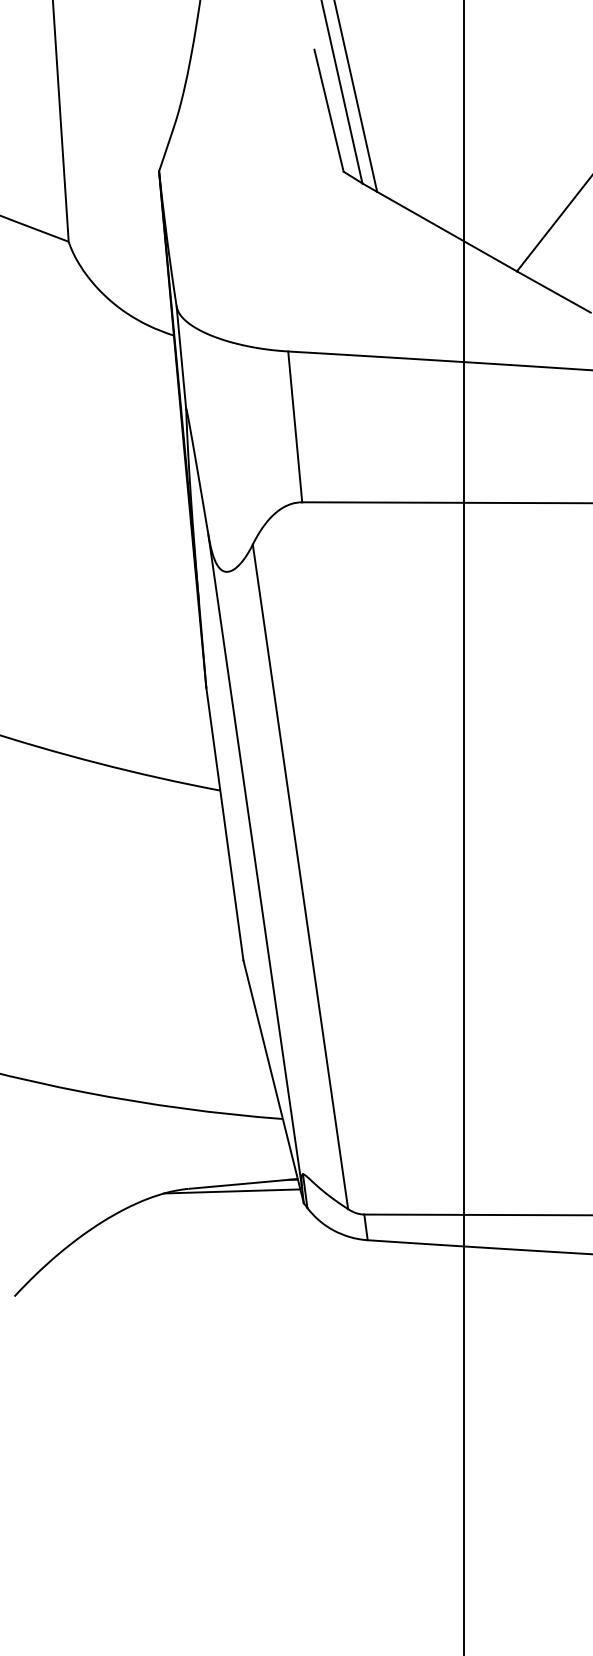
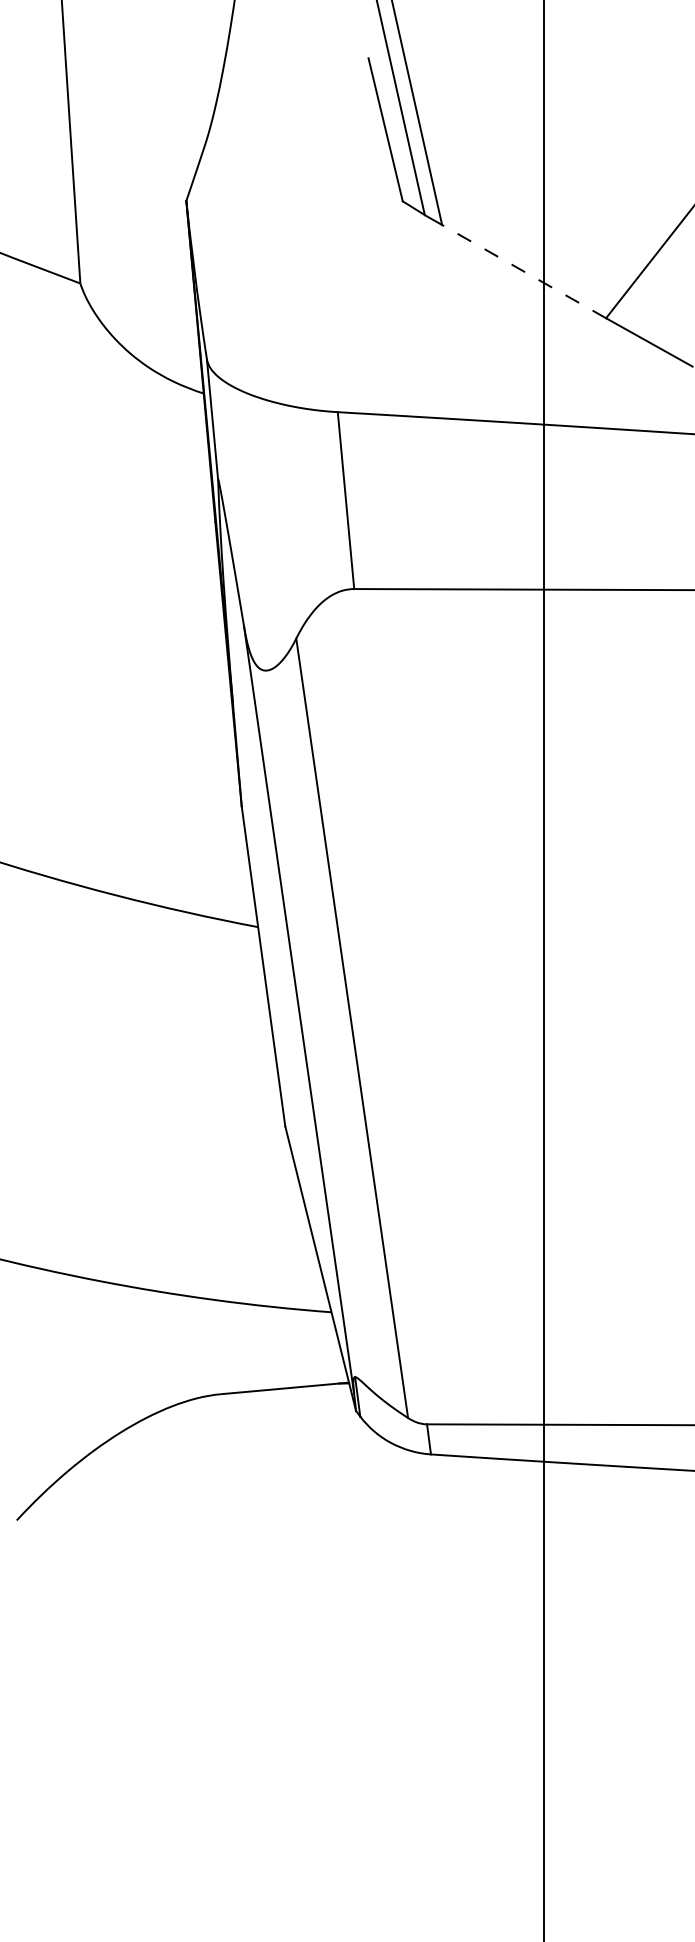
line: (446, 231) -> (523, 271), solid -> dashed
line: (232, 1190) -> (272, 1396), removed

